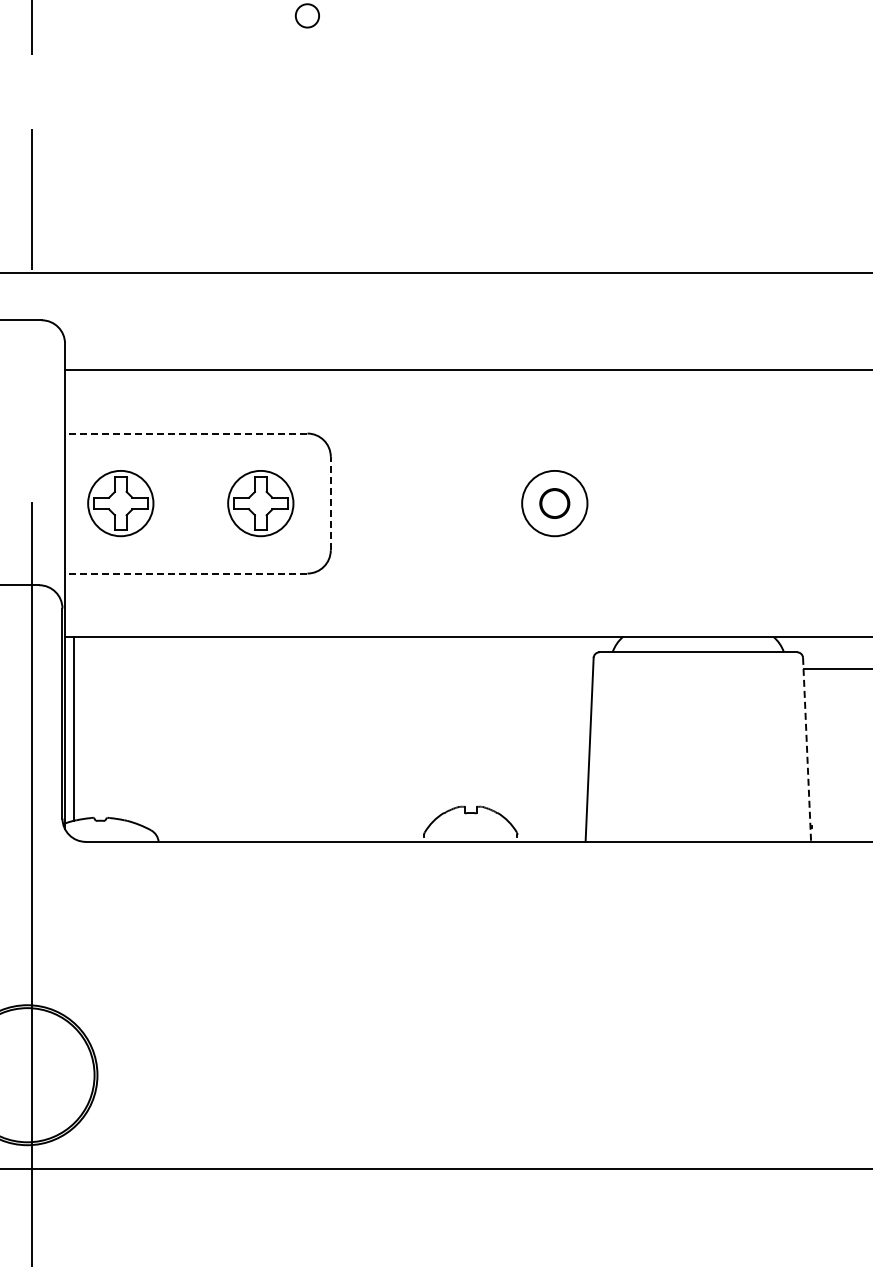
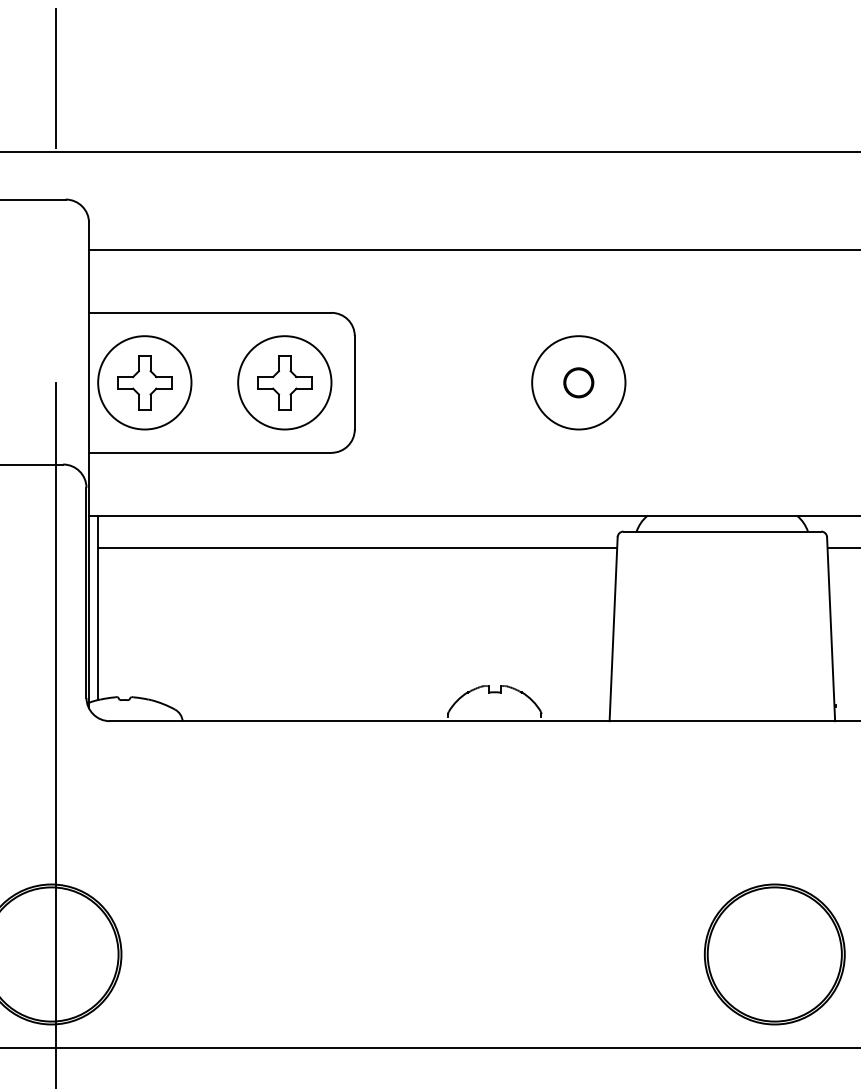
line: (185, 433) -> (209, 312), dashed -> solid
circle: (120, 503) -> (144, 382), size x1.43
circle: (260, 503) -> (284, 382), size x1.43
line: (330, 503) -> (354, 382), dashed -> solid
circle: (554, 503) -> (578, 382), size x1.43
line: (185, 573) -> (209, 452), dashed -> solid
line: (333, 668) -> (357, 547), added
line: (807, 750) -> (831, 629), dashed -> solid
part: (750, 1075) -> (774, 954), added

